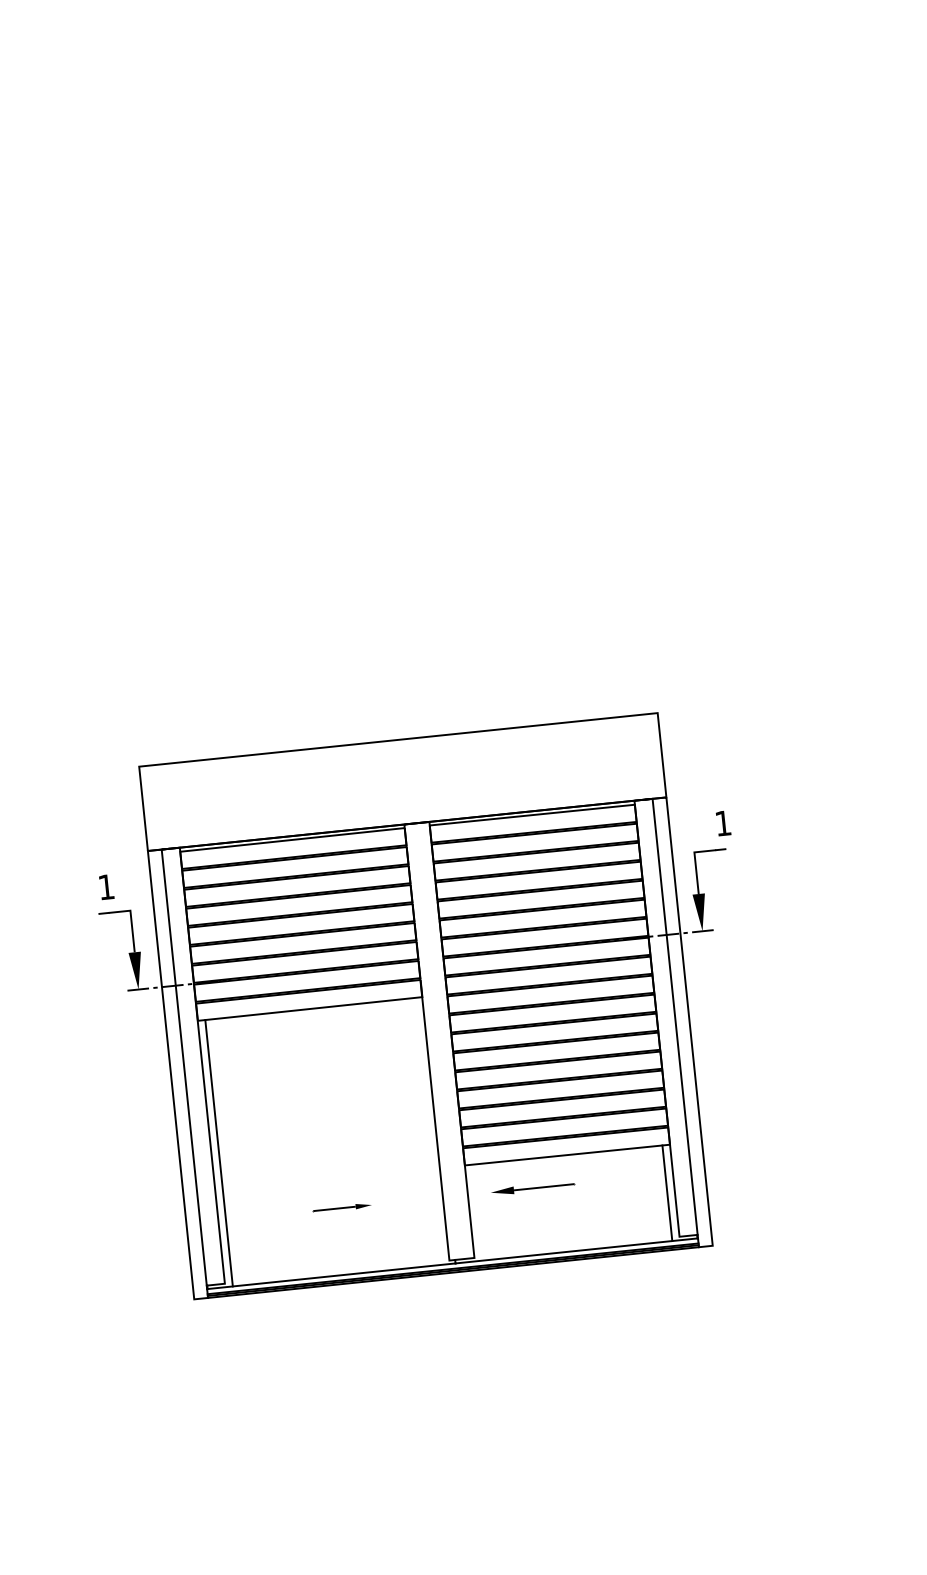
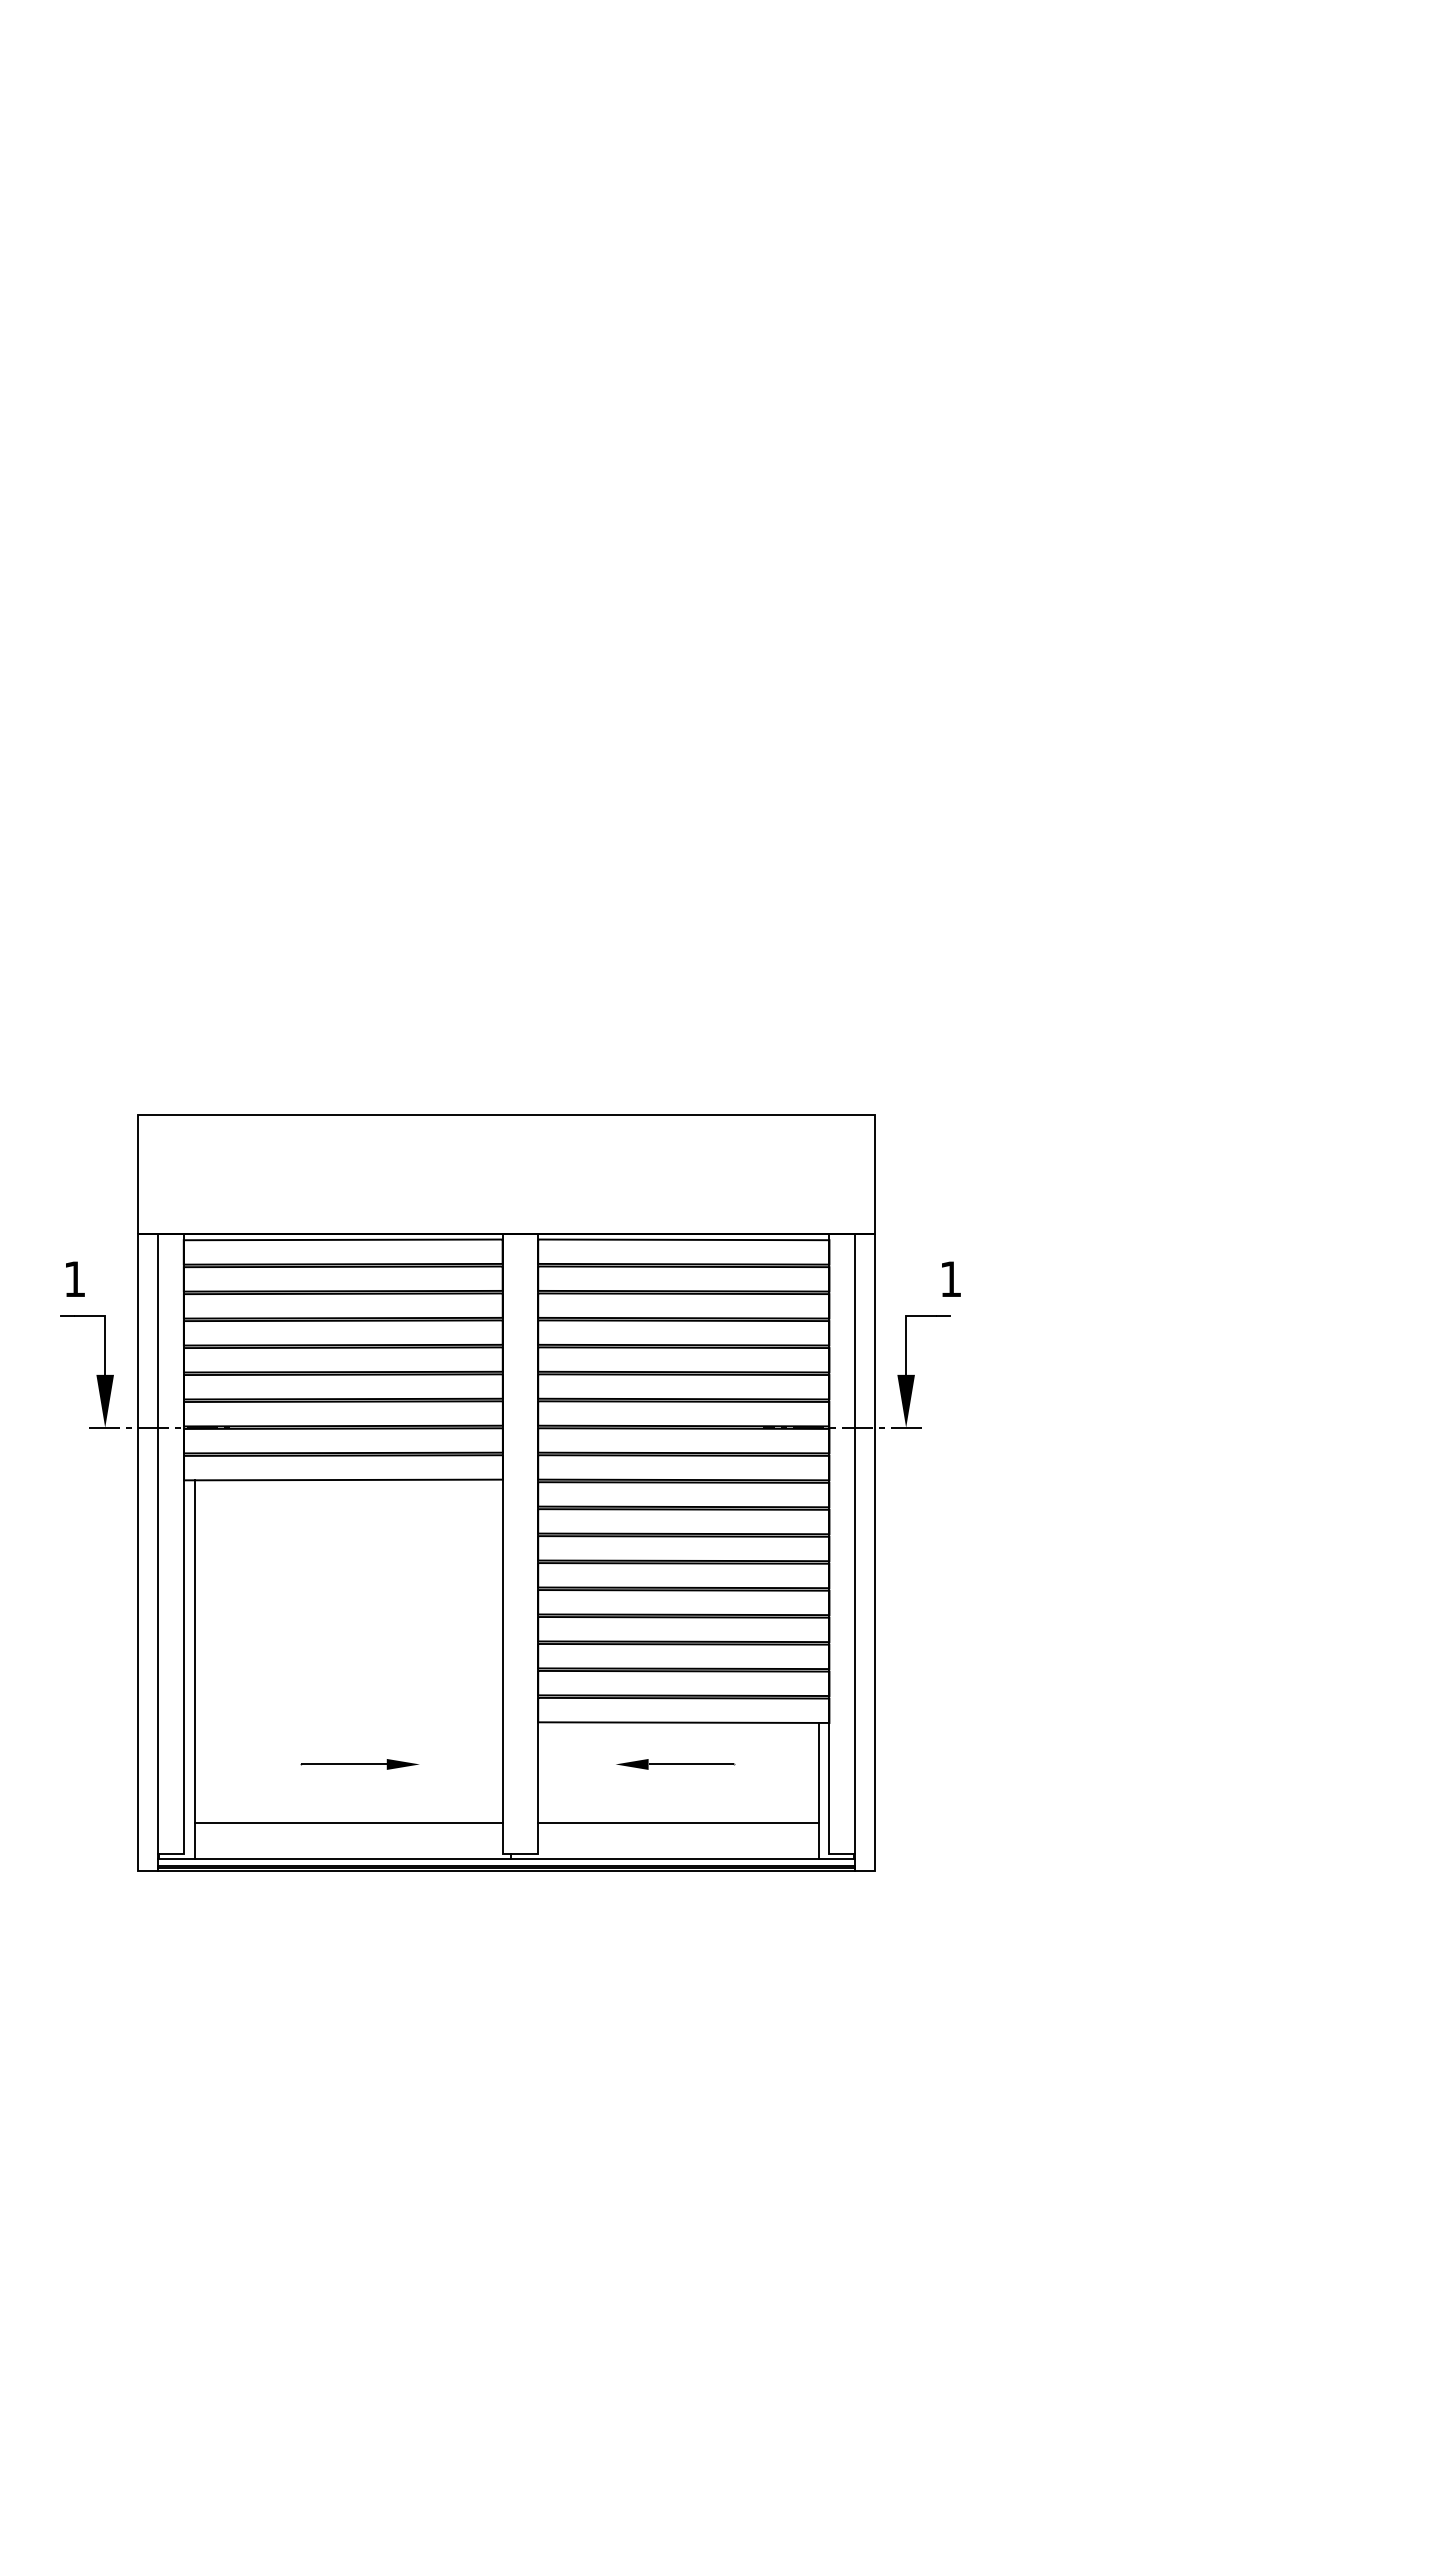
part: (532, 1188) -> (675, 1764), moved
part: (342, 1208) -> (359, 1764), size x1.43
line: (570, 1225) -> (678, 1822), added
line: (338, 1249) -> (348, 1822), added

